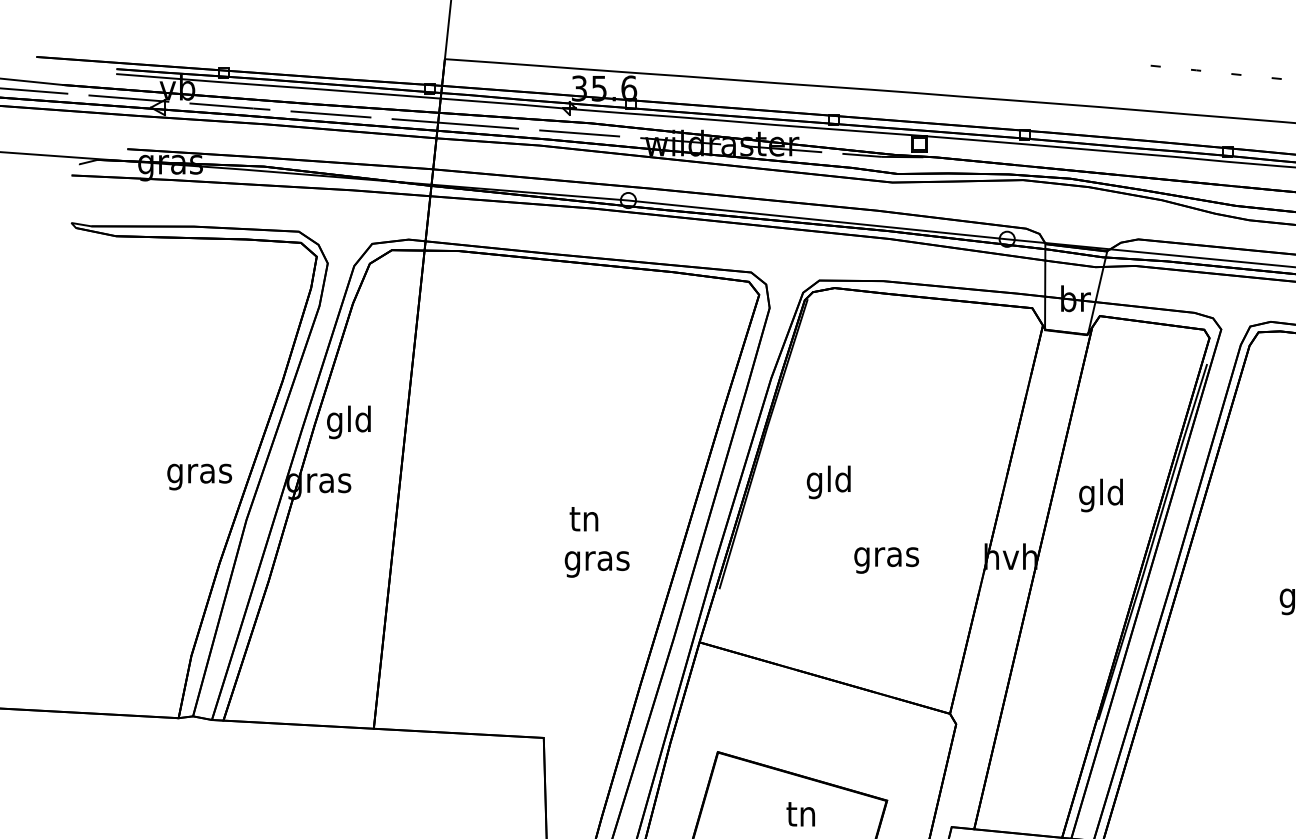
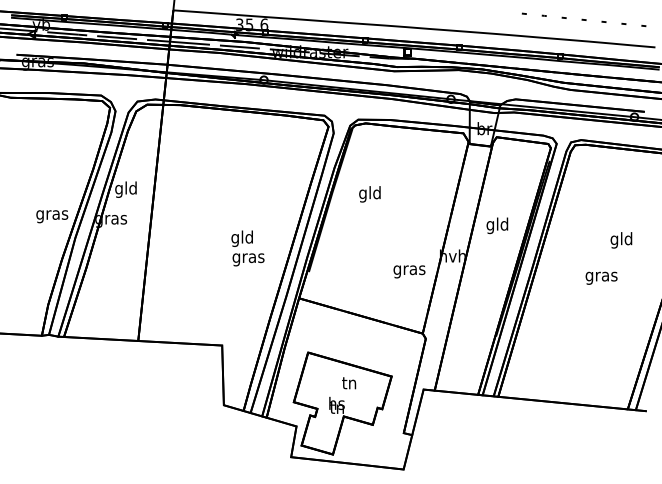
text: (827, 482) -> (369, 194), moved
text: (582, 521) -> (241, 238), tn -> gld
text: (886, 559) -> (409, 271), moved

